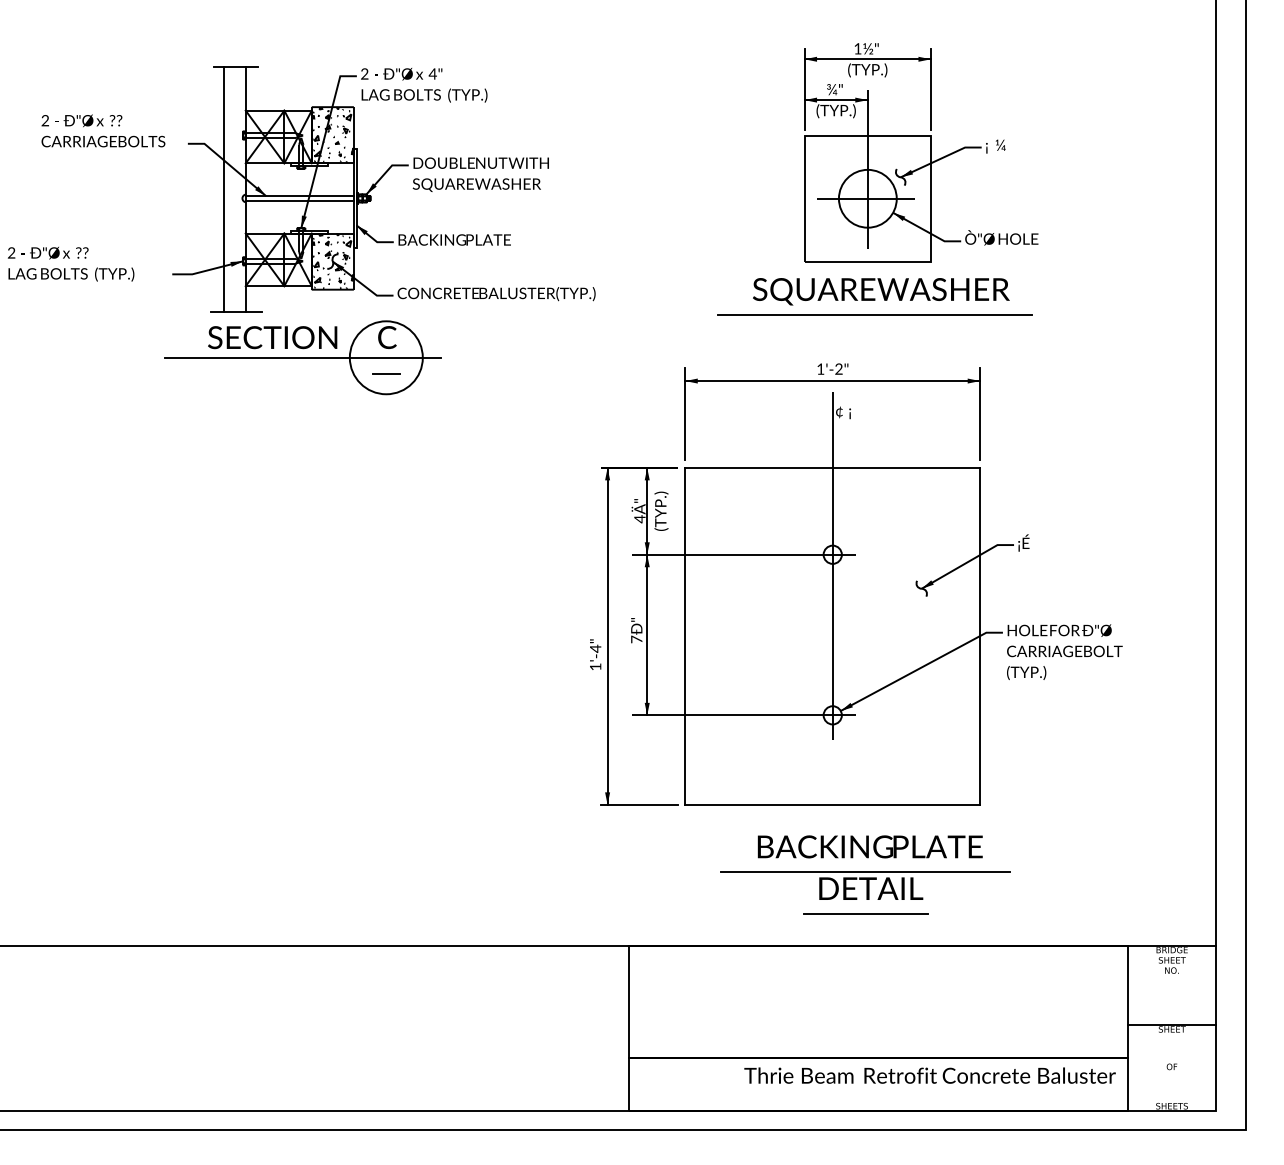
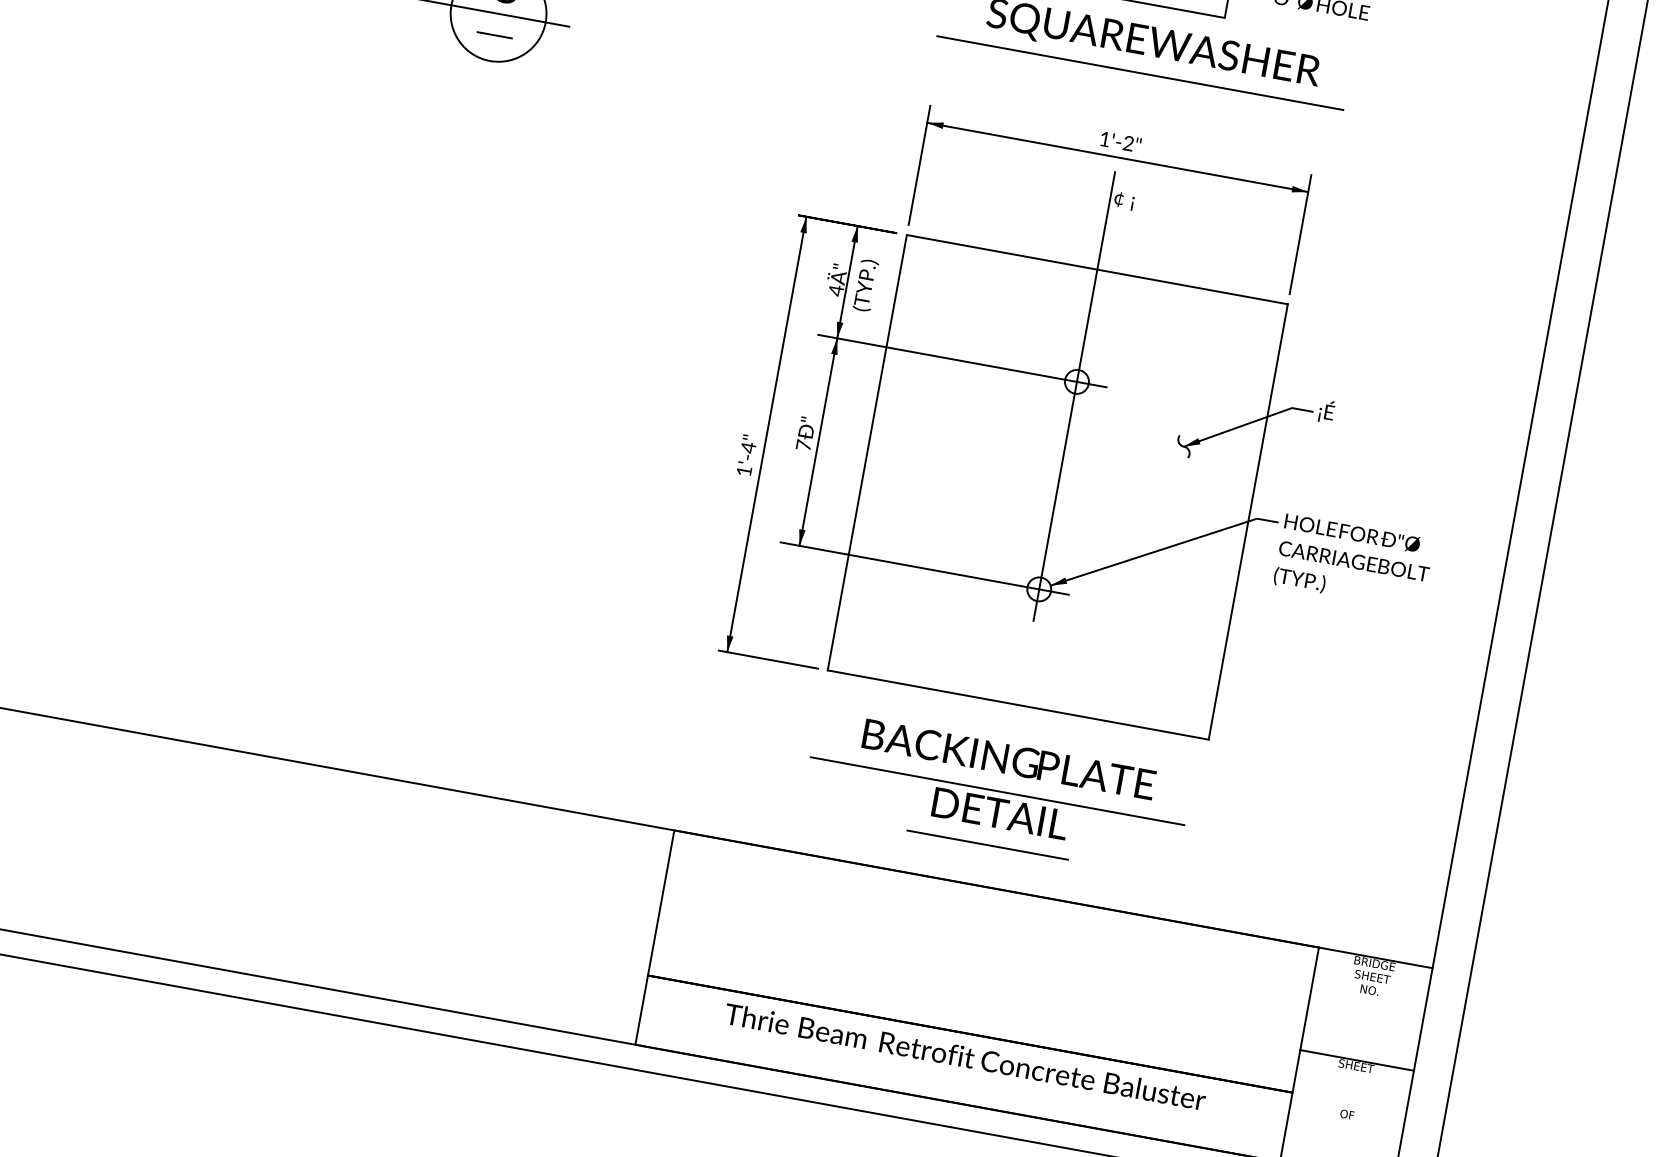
part: (856, 584) -> (1100, 425), moved
text: (929, 1075) -> (964, 1056), moved

